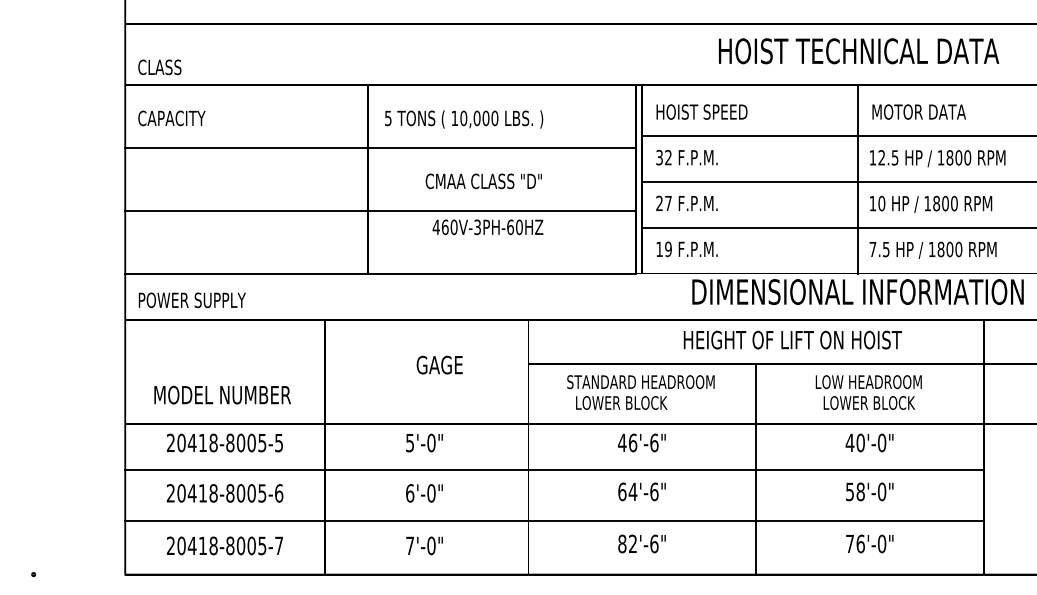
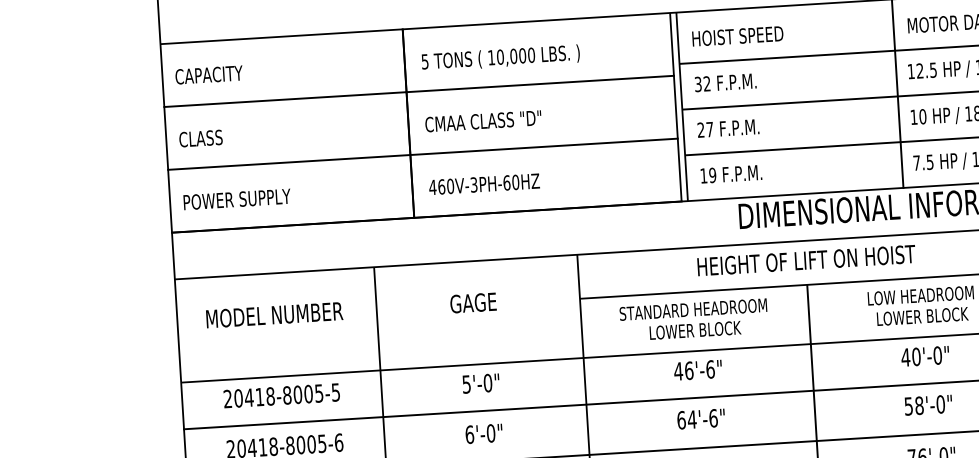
text: (159, 67) -> (200, 138), moved
text: (483, 181) -> (483, 121), moved
text: (487, 227) -> (483, 184), moved
text: (191, 300) -> (236, 199), moved
text: (792, 339) -> (806, 260), moved
text: (439, 364) -> (473, 302), moved
text: (222, 394) -> (274, 314), moved
text: (621, 402) -> (695, 329), moved

